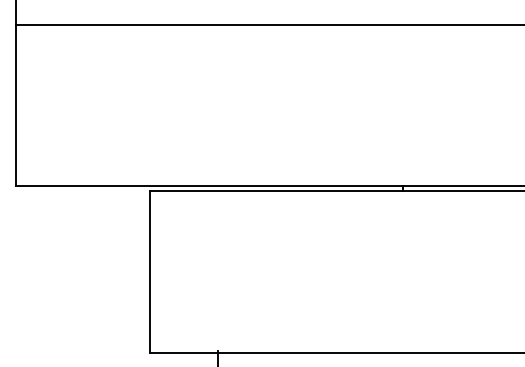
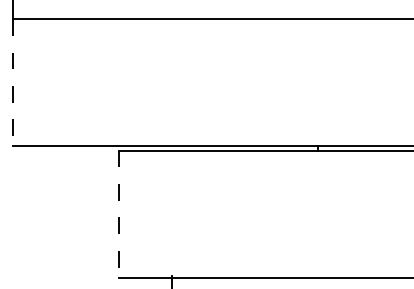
line: (15, 104) -> (12, 82), solid -> dashed
line: (150, 272) -> (118, 214), solid -> dashed

